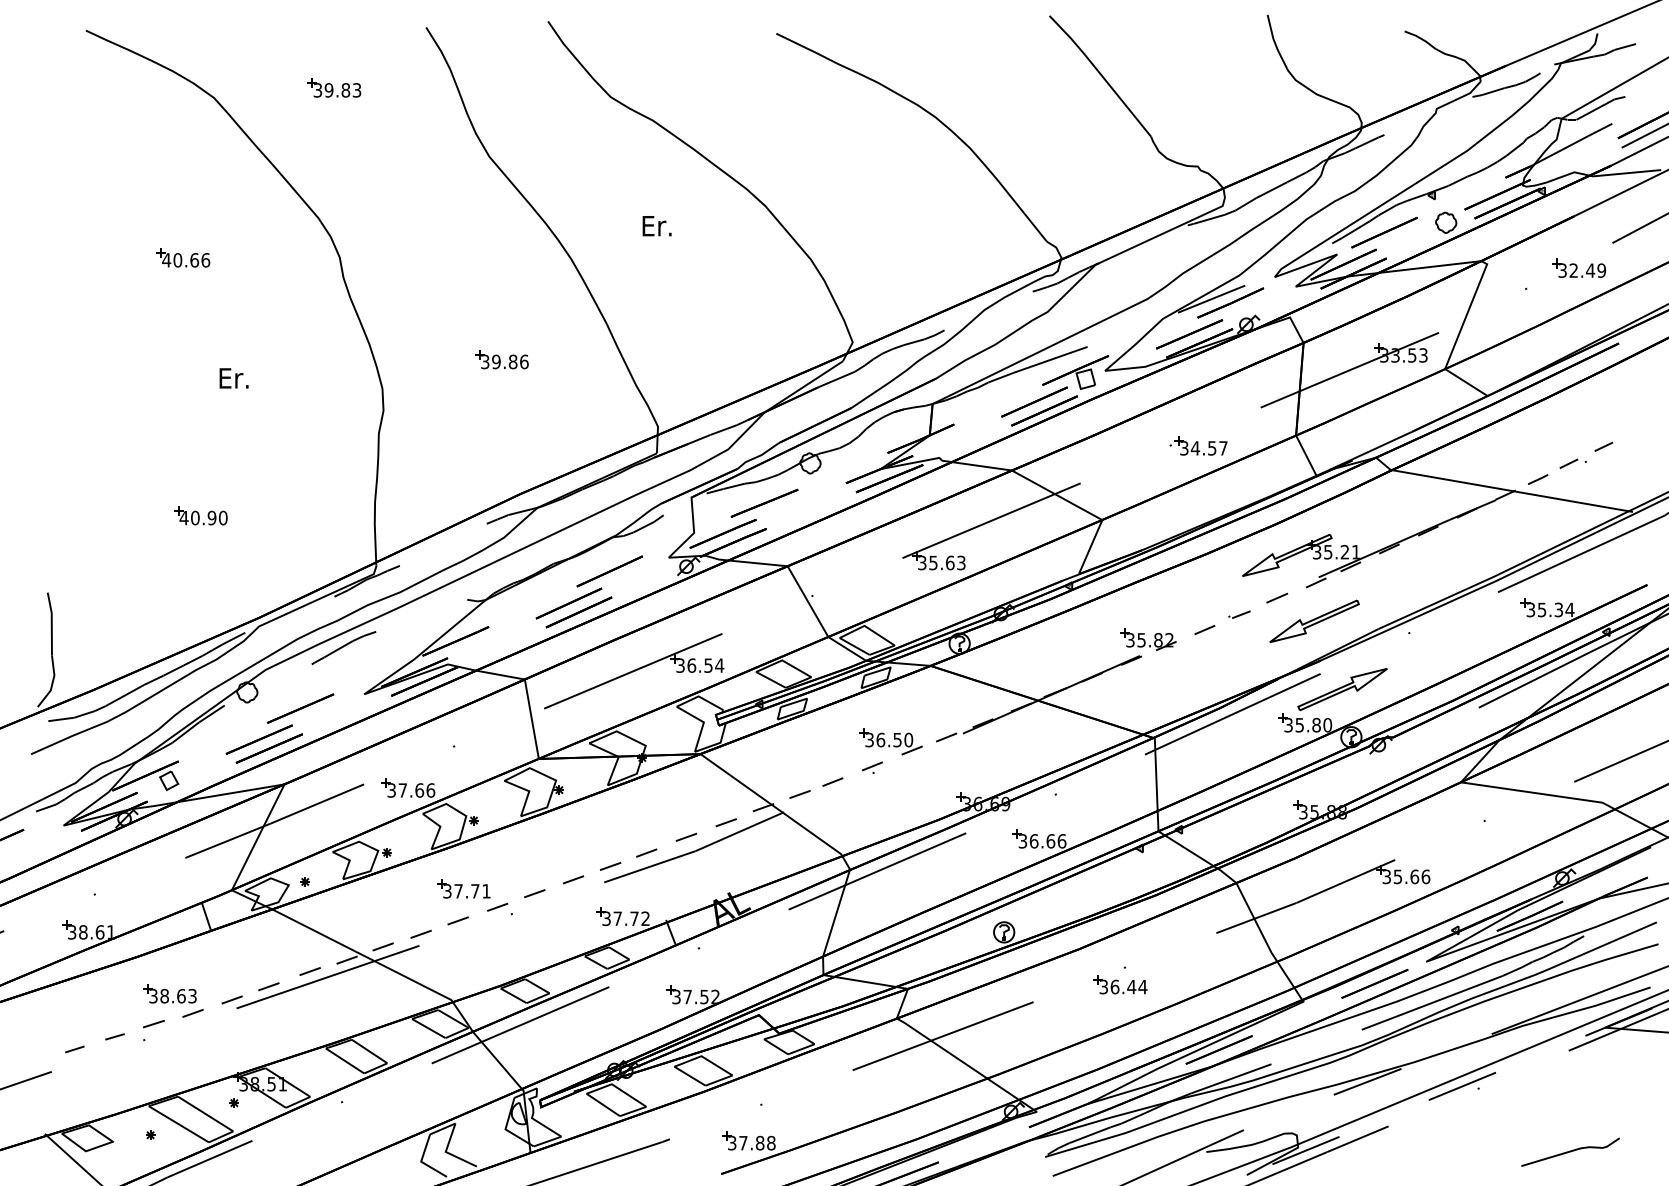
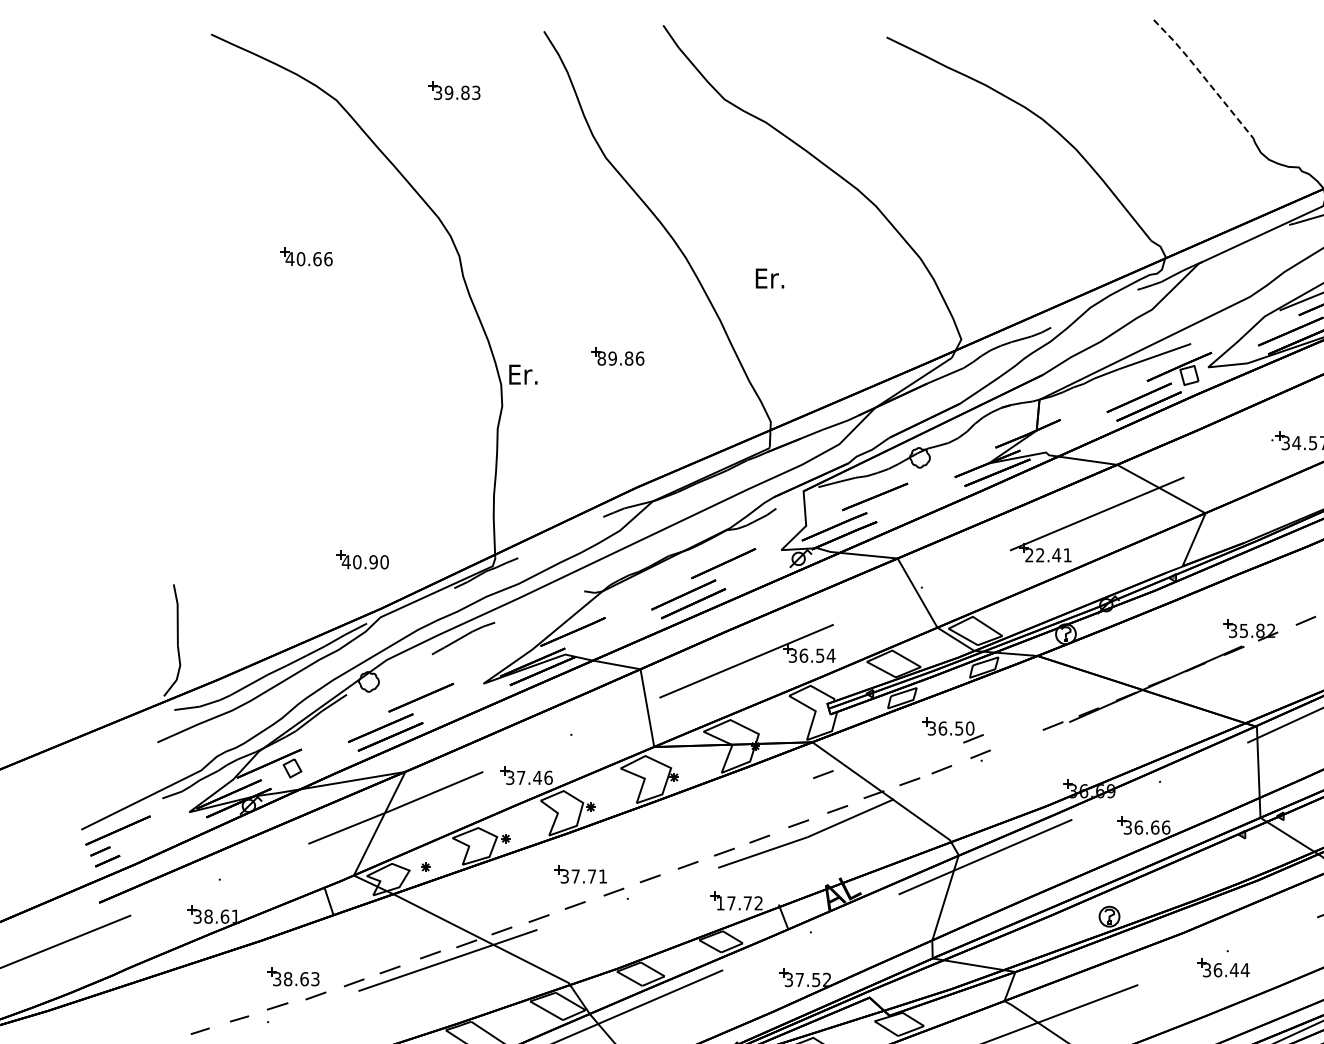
line: (1100, 74) -> (1203, 77), solid -> dashed
text: (656, 226) -> (769, 278), moved
text: (485, 361) -> (602, 358), 39.86 -> 89.86
text: (233, 378) -> (522, 374), moved
part: (200, 515) -> (362, 559), moved
text: (941, 562) -> (1048, 554), 35.63 -> 22.41
part: (890, 741) -> (952, 729), moved
line: (711, 786) -> (823, 773), added
text: (419, 790) -> (537, 777), 37.66 -> 37.46
text: (606, 918) -> (720, 903), 37.72 -> 17.72

